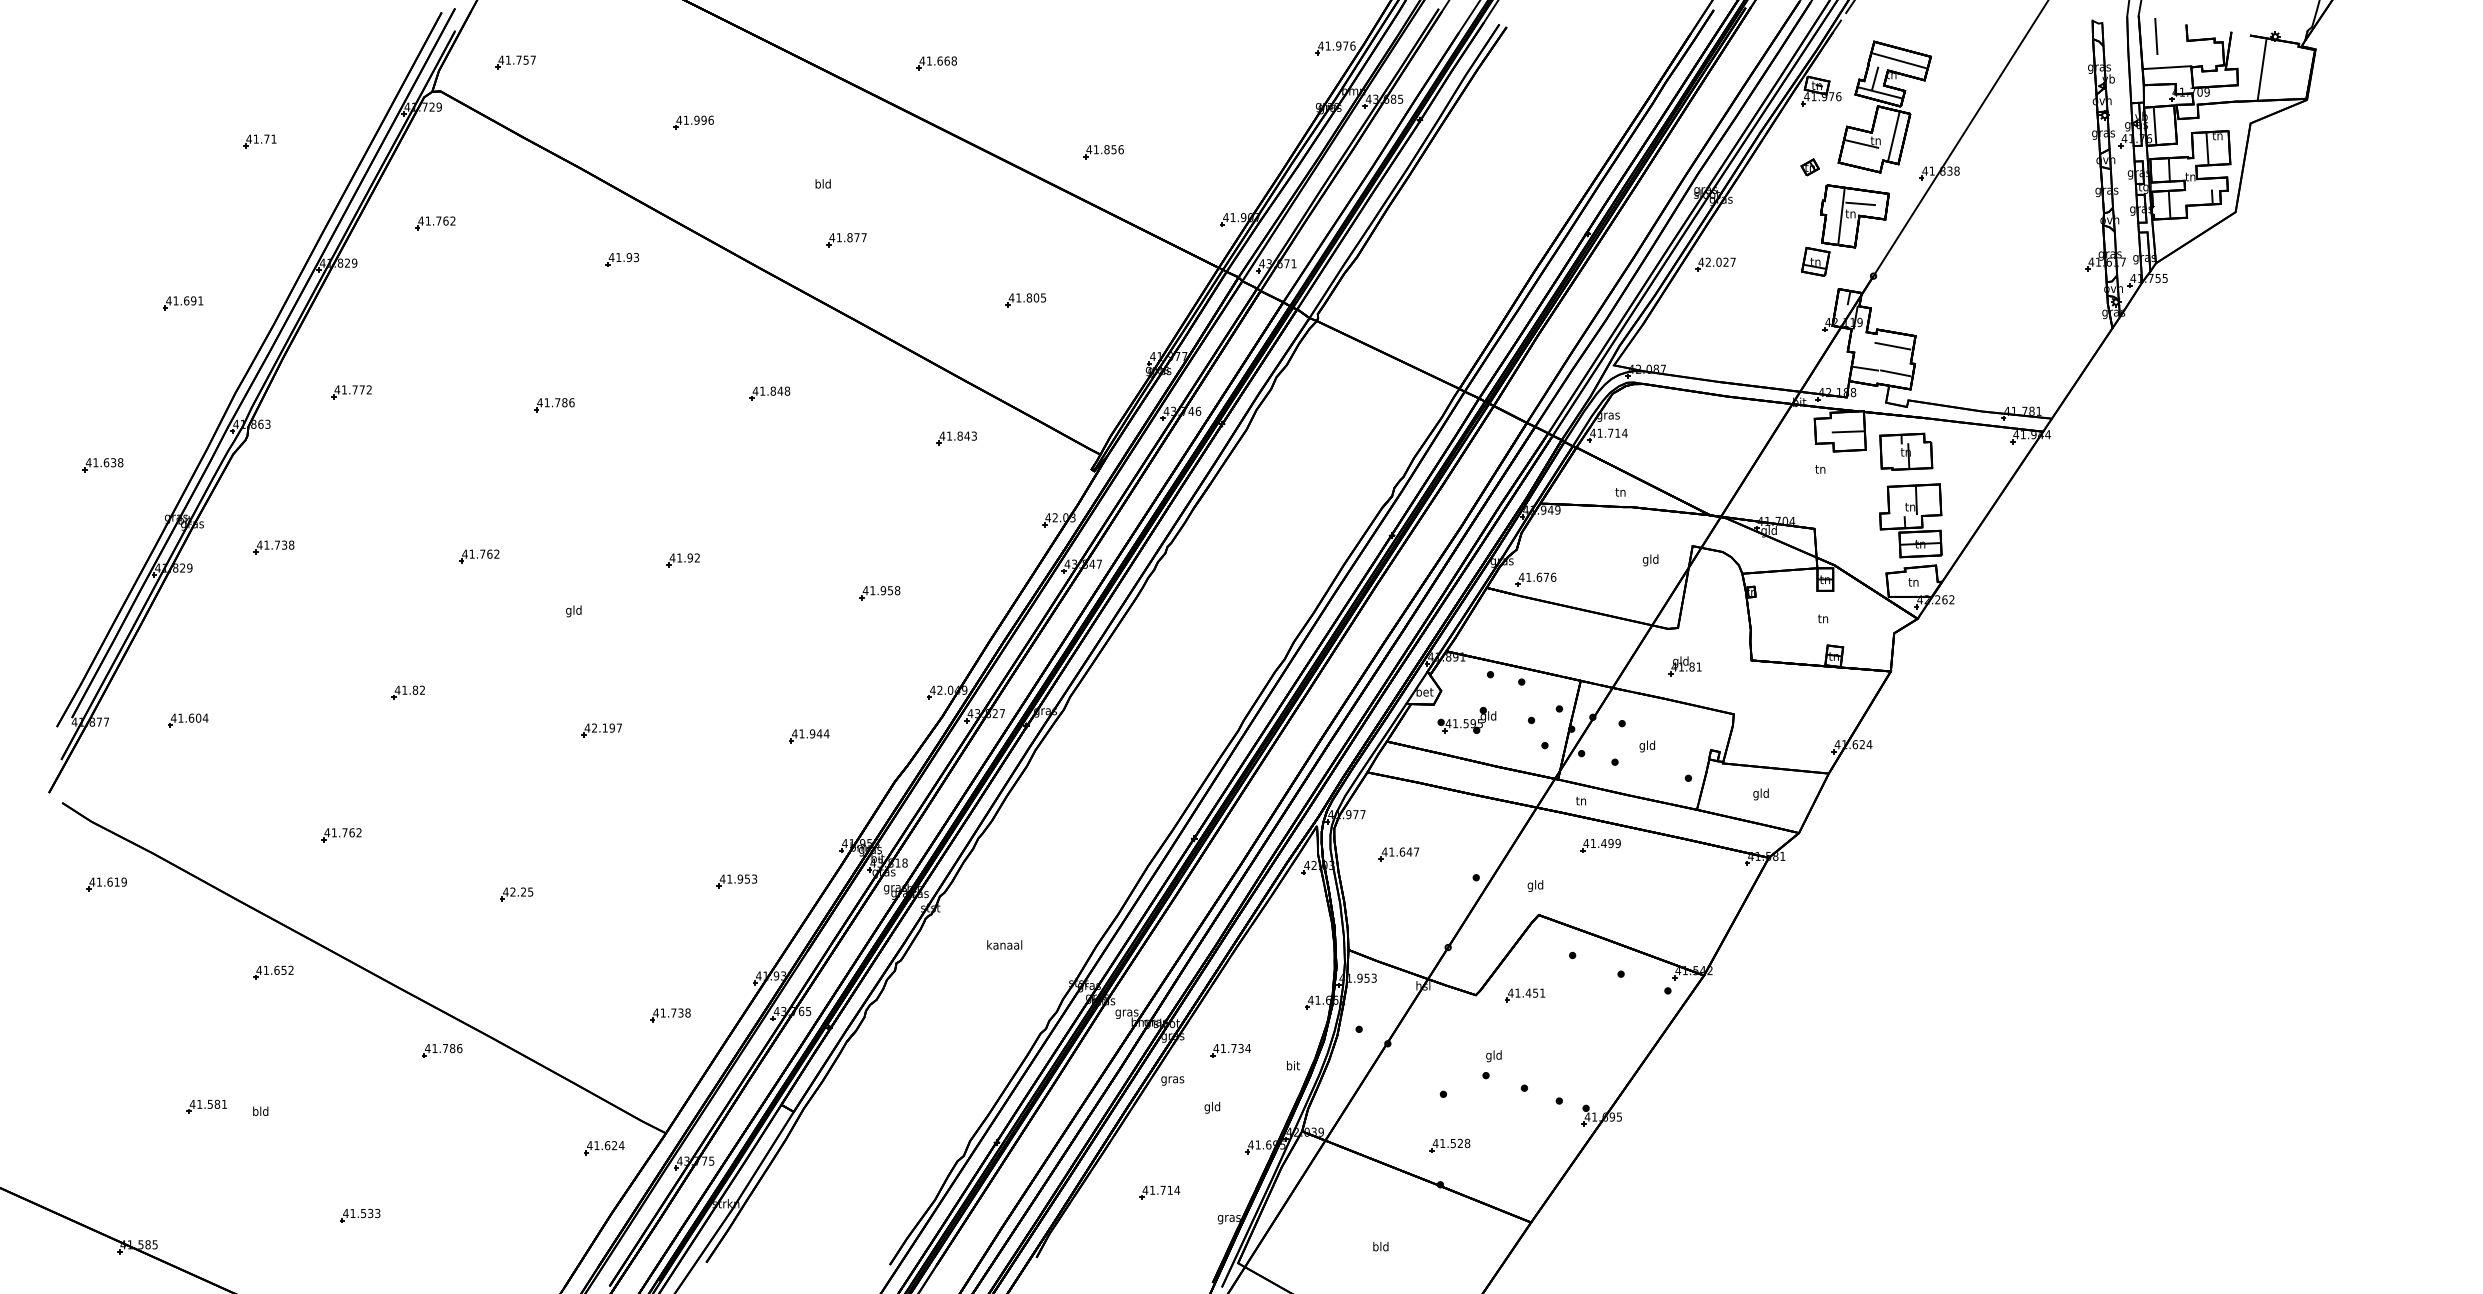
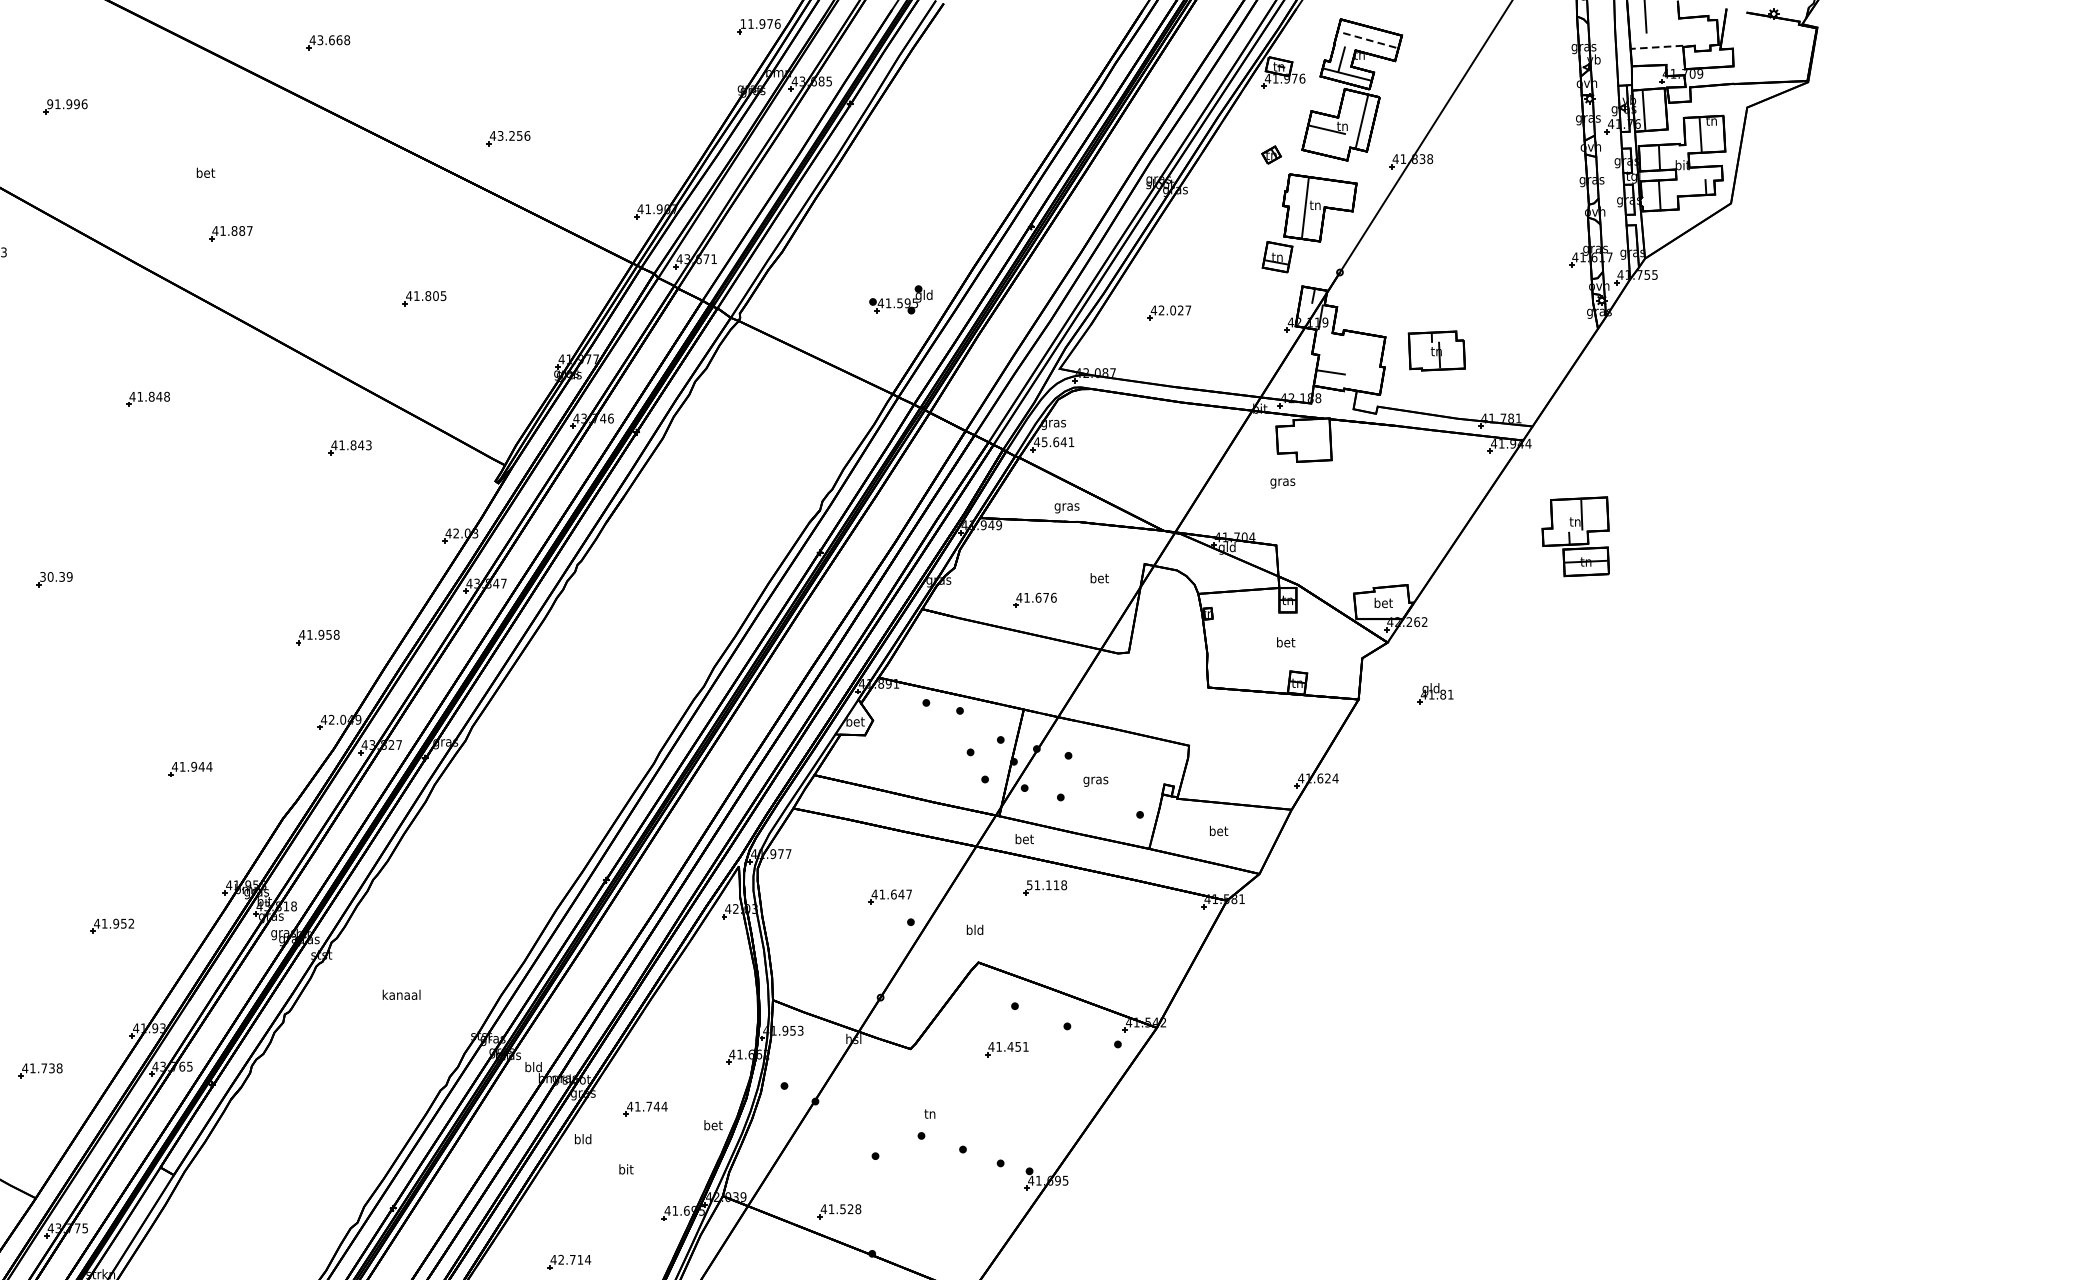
text: (1320, 45) -> (742, 23), 41.976 -> 11.976
text: (929, 60) -> (320, 39), 41.668 -> 43.668
line: (1898, 60) -> (1366, 39), solid -> dashed
line: (2167, 67) -> (1657, 47), solid -> dashed
line: (2261, 69) -> (1758, 49), removed
text: (679, 119) -> (50, 103), 41.996 -> 91.996
text: (1101, 149) -> (506, 135), 41.856 -> 43.256
text: (2190, 176) -> (1682, 164), tn -> bit
text: (823, 183) -> (205, 172), bld -> bet
line: (1860, 203) -> (1325, 194), removed
text: (856, 237) -> (241, 230), 41.877 -> 41.887
part: (1715, 264) -> (1169, 312), moved
line: (1892, 345) -> (1360, 347), removed
line: (1895, 373) -> (1363, 377), removed
line: (1848, 431) -> (1312, 440), removed
text: (1612, 432) -> (1058, 441), 41.714 -> 45.641
part: (1906, 451) -> (1437, 350), moved
text: (1820, 470) -> (1282, 482), tn -> gras
text: (1620, 493) -> (1066, 507), tn -> gras
part: (1910, 520) -> (1575, 536), moved
text: (684, 557) -> (55, 576), 41.92 -> 30.39
text: (1650, 560) -> (1099, 579), gld -> bet
part: (1535, 579) -> (1034, 600), moved
text: (1913, 581) -> (1383, 602), tn -> bet
part: (879, 593) -> (317, 637), moved
text: (1823, 618) -> (1285, 642), tn -> bet
part: (1684, 666) -> (1434, 694), moved
part: (1466, 719) -> (900, 298), moved
text: (1647, 746) -> (1095, 780), gld -> gras
text: (1761, 794) -> (1218, 832), gld -> bet
text: (1581, 800) -> (1024, 838), tn -> bet
text: (1601, 843) -> (1046, 885), 41.499 -> 51.118
part: (1398, 854) -> (889, 897), moved
text: (754, 879) -> (131, 924), 41.953 -> 41.952
text: (1530, 885) -> (969, 930), gld -> bld
part: (1525, 995) -> (1007, 1049), moved
text: (1126, 1012) -> (533, 1067), gras -> bld
text: (1240, 1048) -> (656, 1106), 41.734 -> 41.744
text: (1493, 1056) -> (929, 1115), gld -> tn
text: (1293, 1065) -> (713, 1125), bit -> bet
text: (1172, 1079) -> (582, 1140), gras -> bld
text: (1212, 1107) -> (626, 1170), gld -> bit
part: (1449, 1145) -> (838, 1211), moved
text: (1151, 1189) -> (560, 1258), 41.714 -> 42.714

